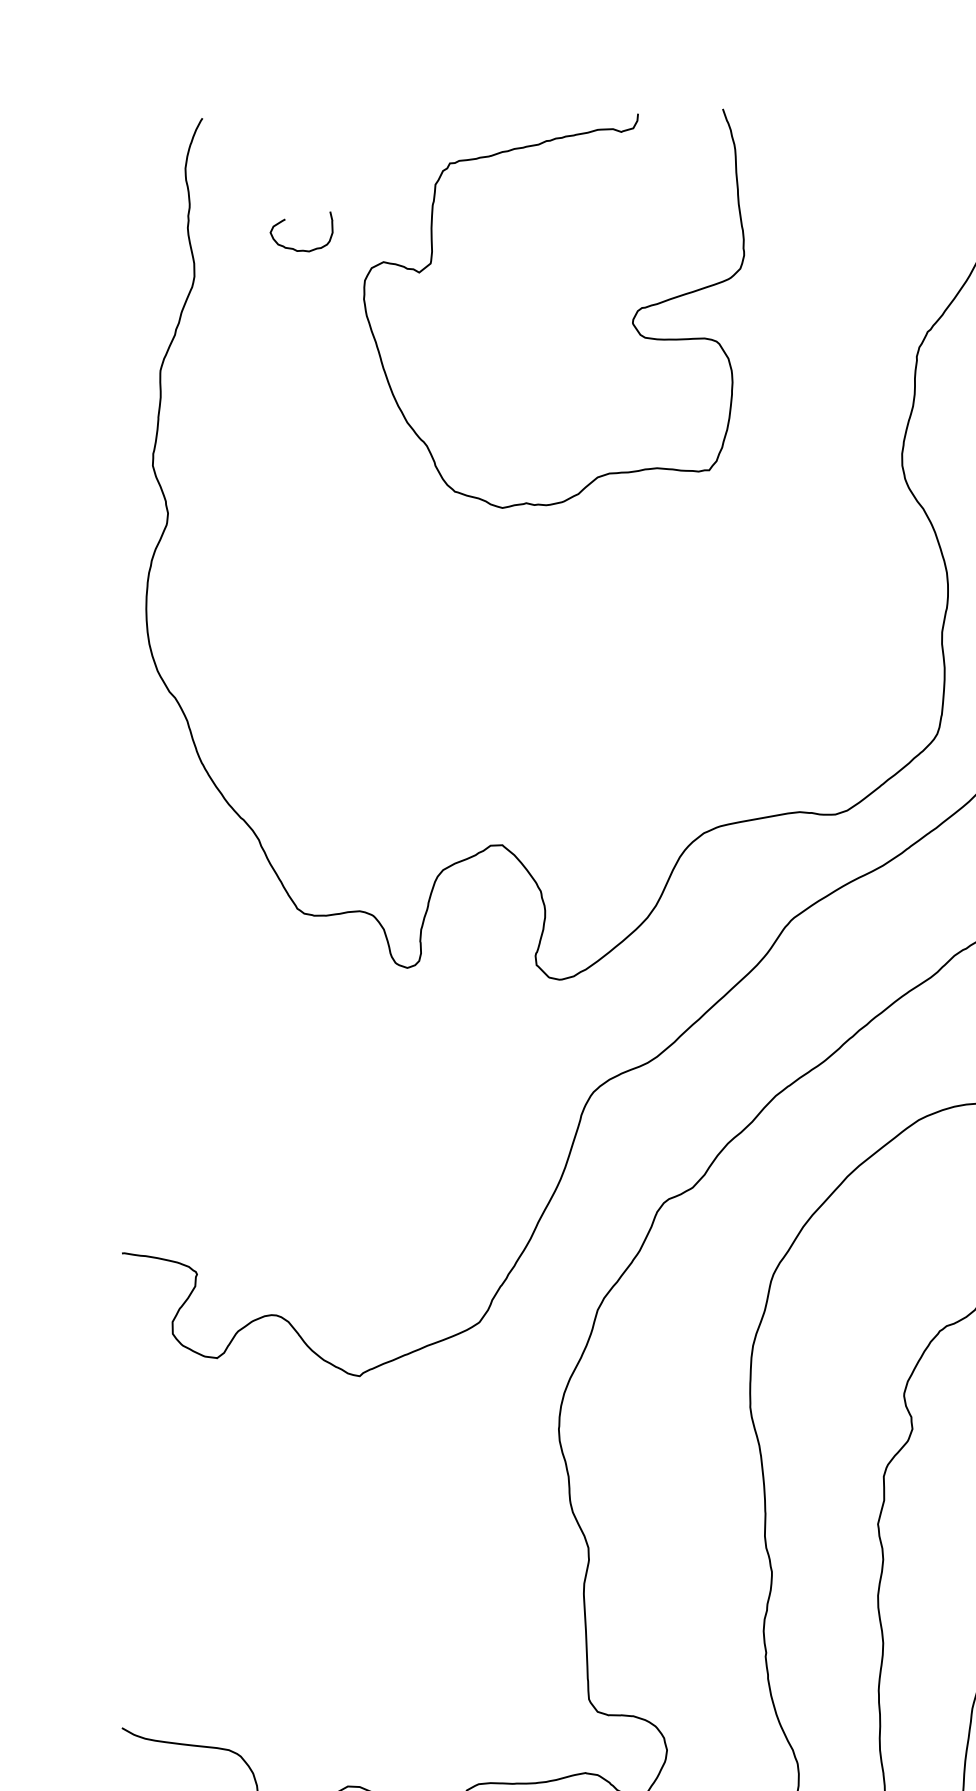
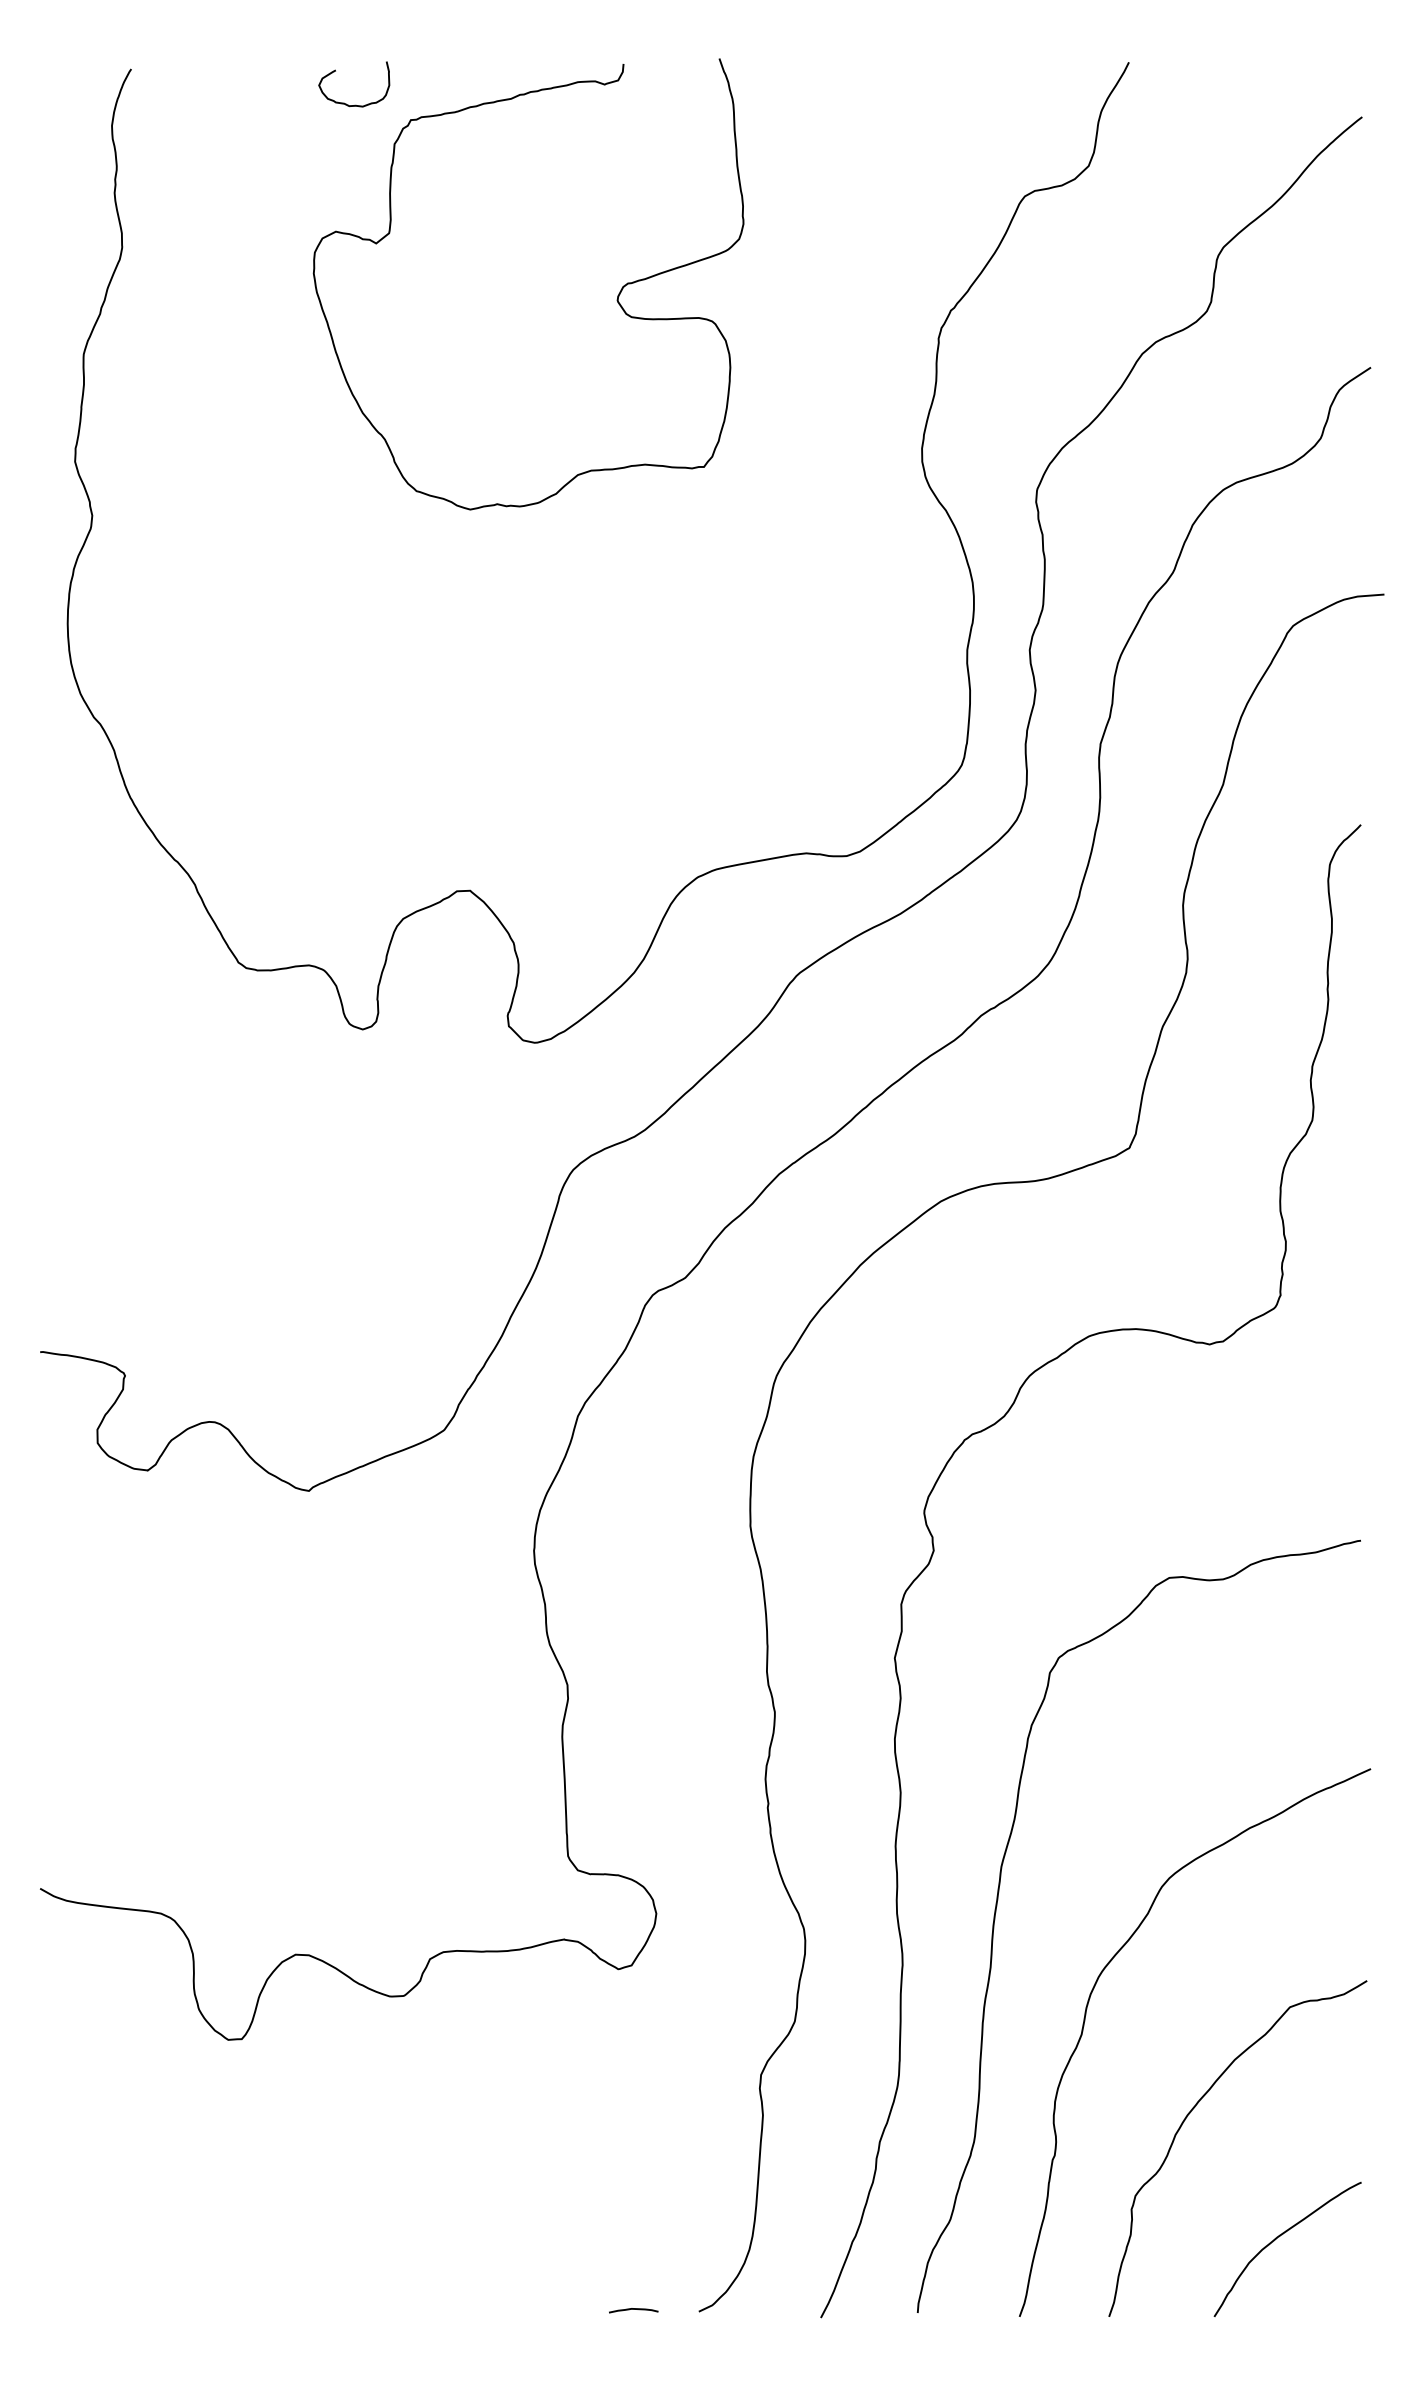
curve: (302, 249) -> (355, 104), moved

